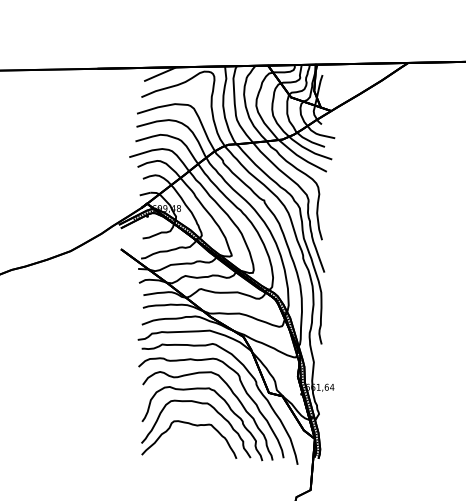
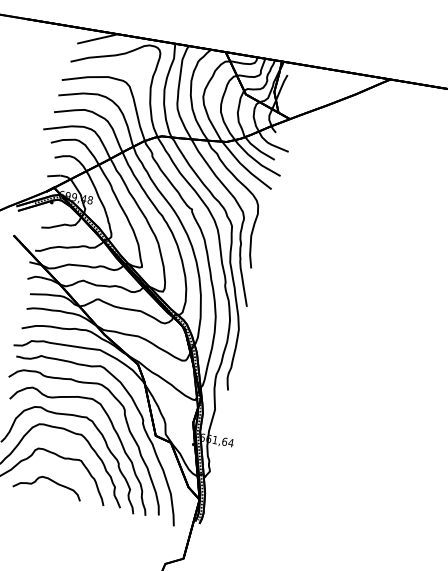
curve: (188, 446) -> (49, 481), added

